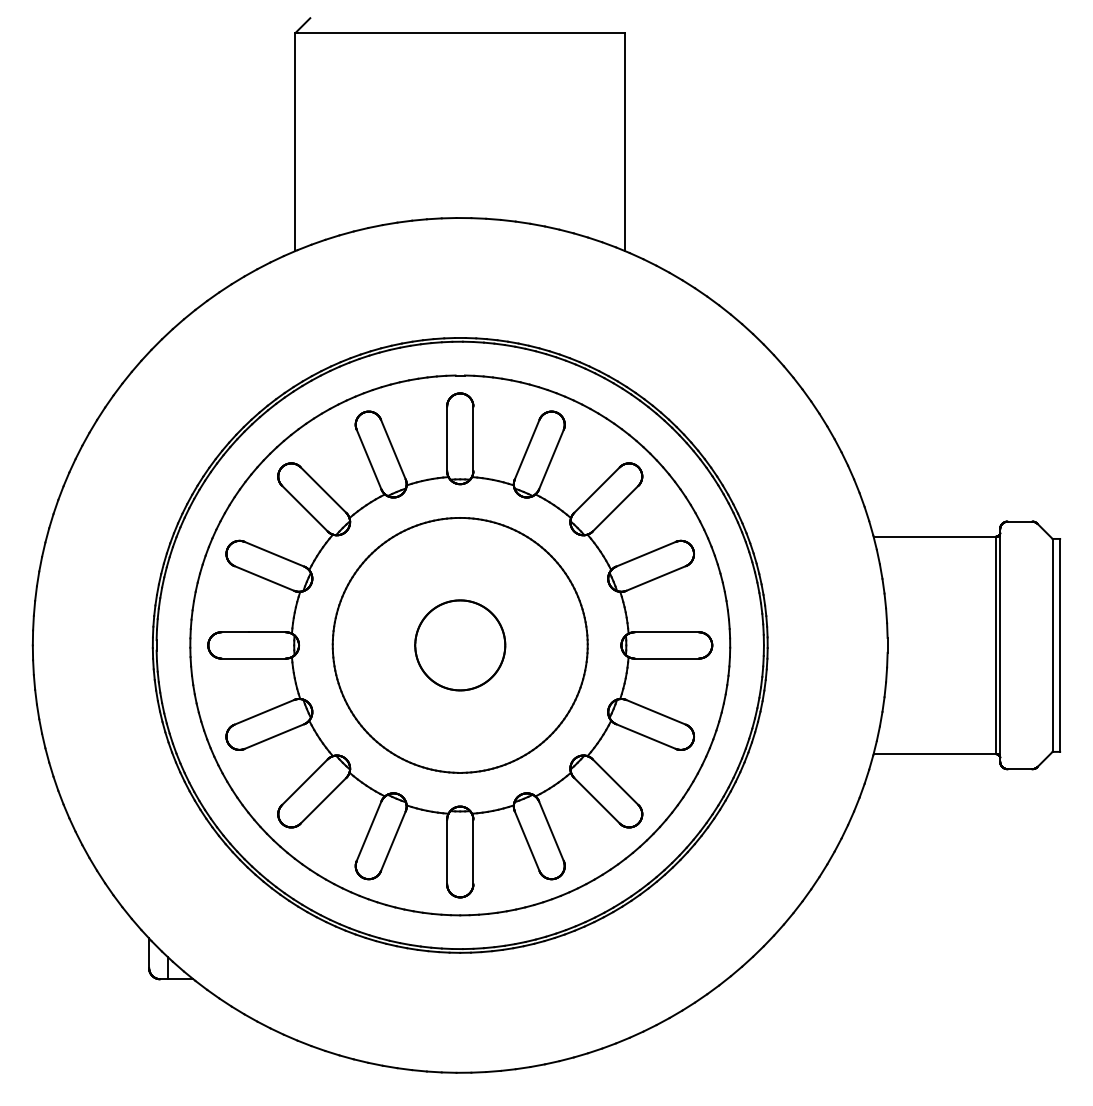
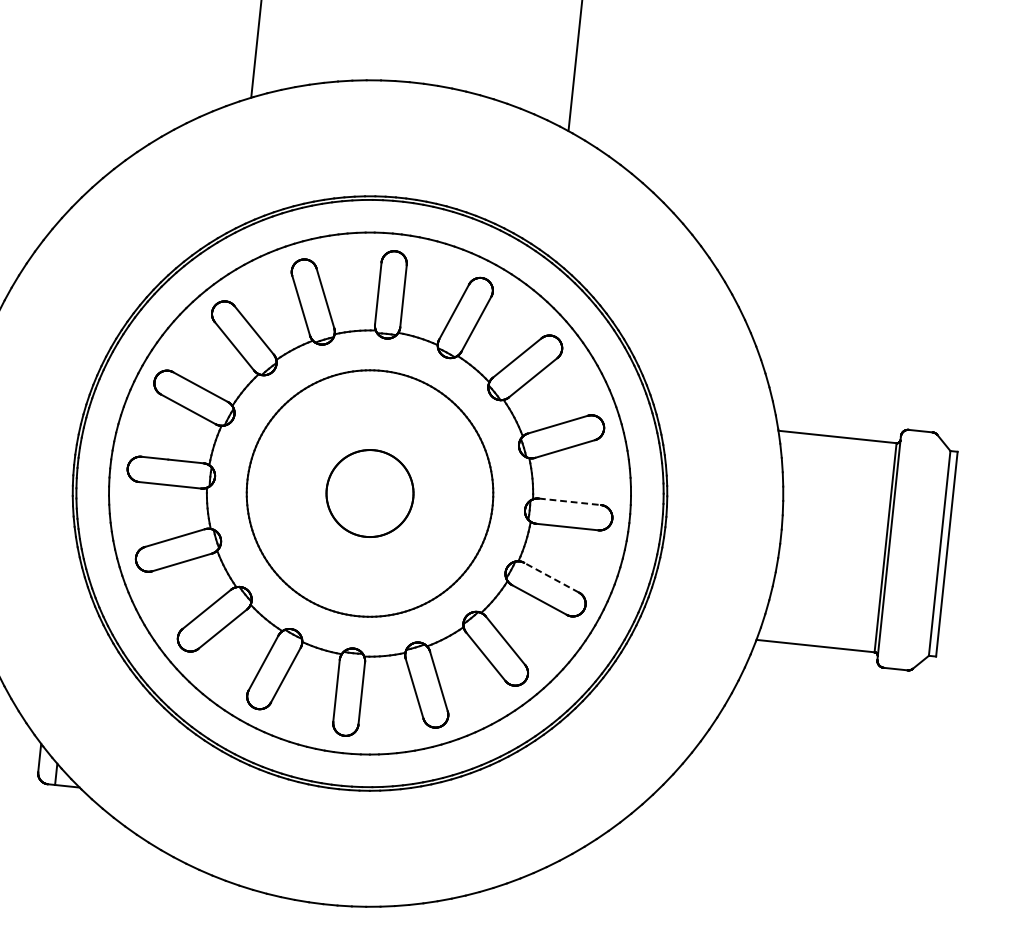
line: (667, 632) -> (570, 502), solid -> dashed
line: (655, 712) -> (550, 577), solid -> dashed

